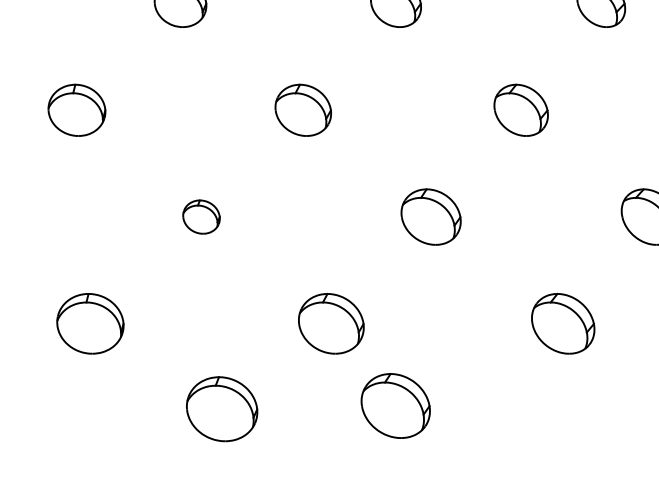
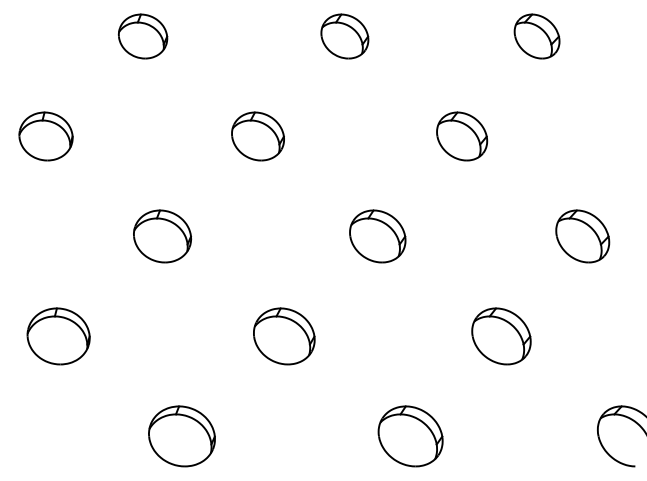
part: (201, 217) -> (162, 236), size x1.67
part: (395, 406) -> (410, 436), moved
part: (221, 409) -> (181, 436), moved

